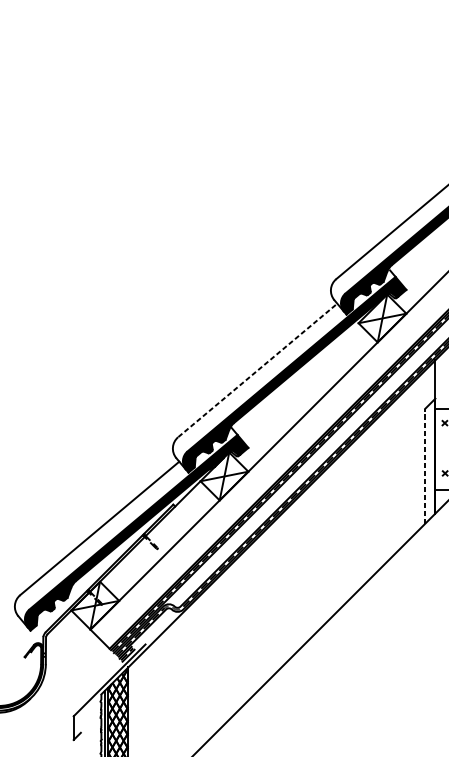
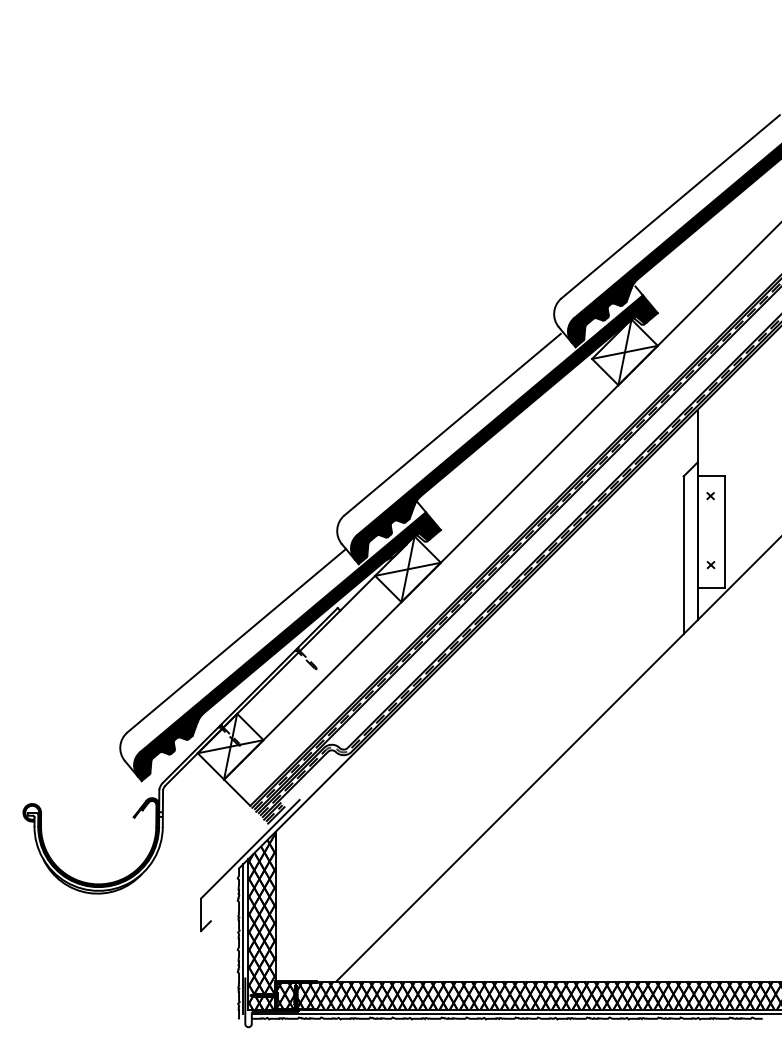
line: (256, 370) -> (452, 424), dashed -> solid
line: (425, 466) -> (683, 555), dashed -> solid

